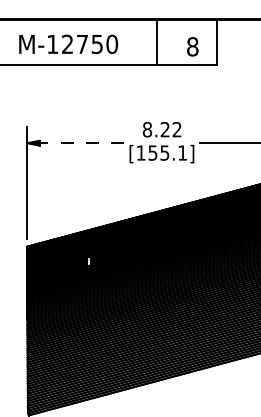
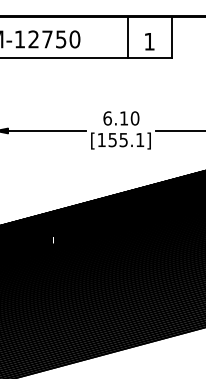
line: (157, 42) -> (128, 37), moved
text: (192, 46) -> (149, 41), 8 -> 1
text: (161, 129) -> (120, 118), 8.22 -> 6.10
line: (81, 143) -> (46, 131), dashed -> solid

